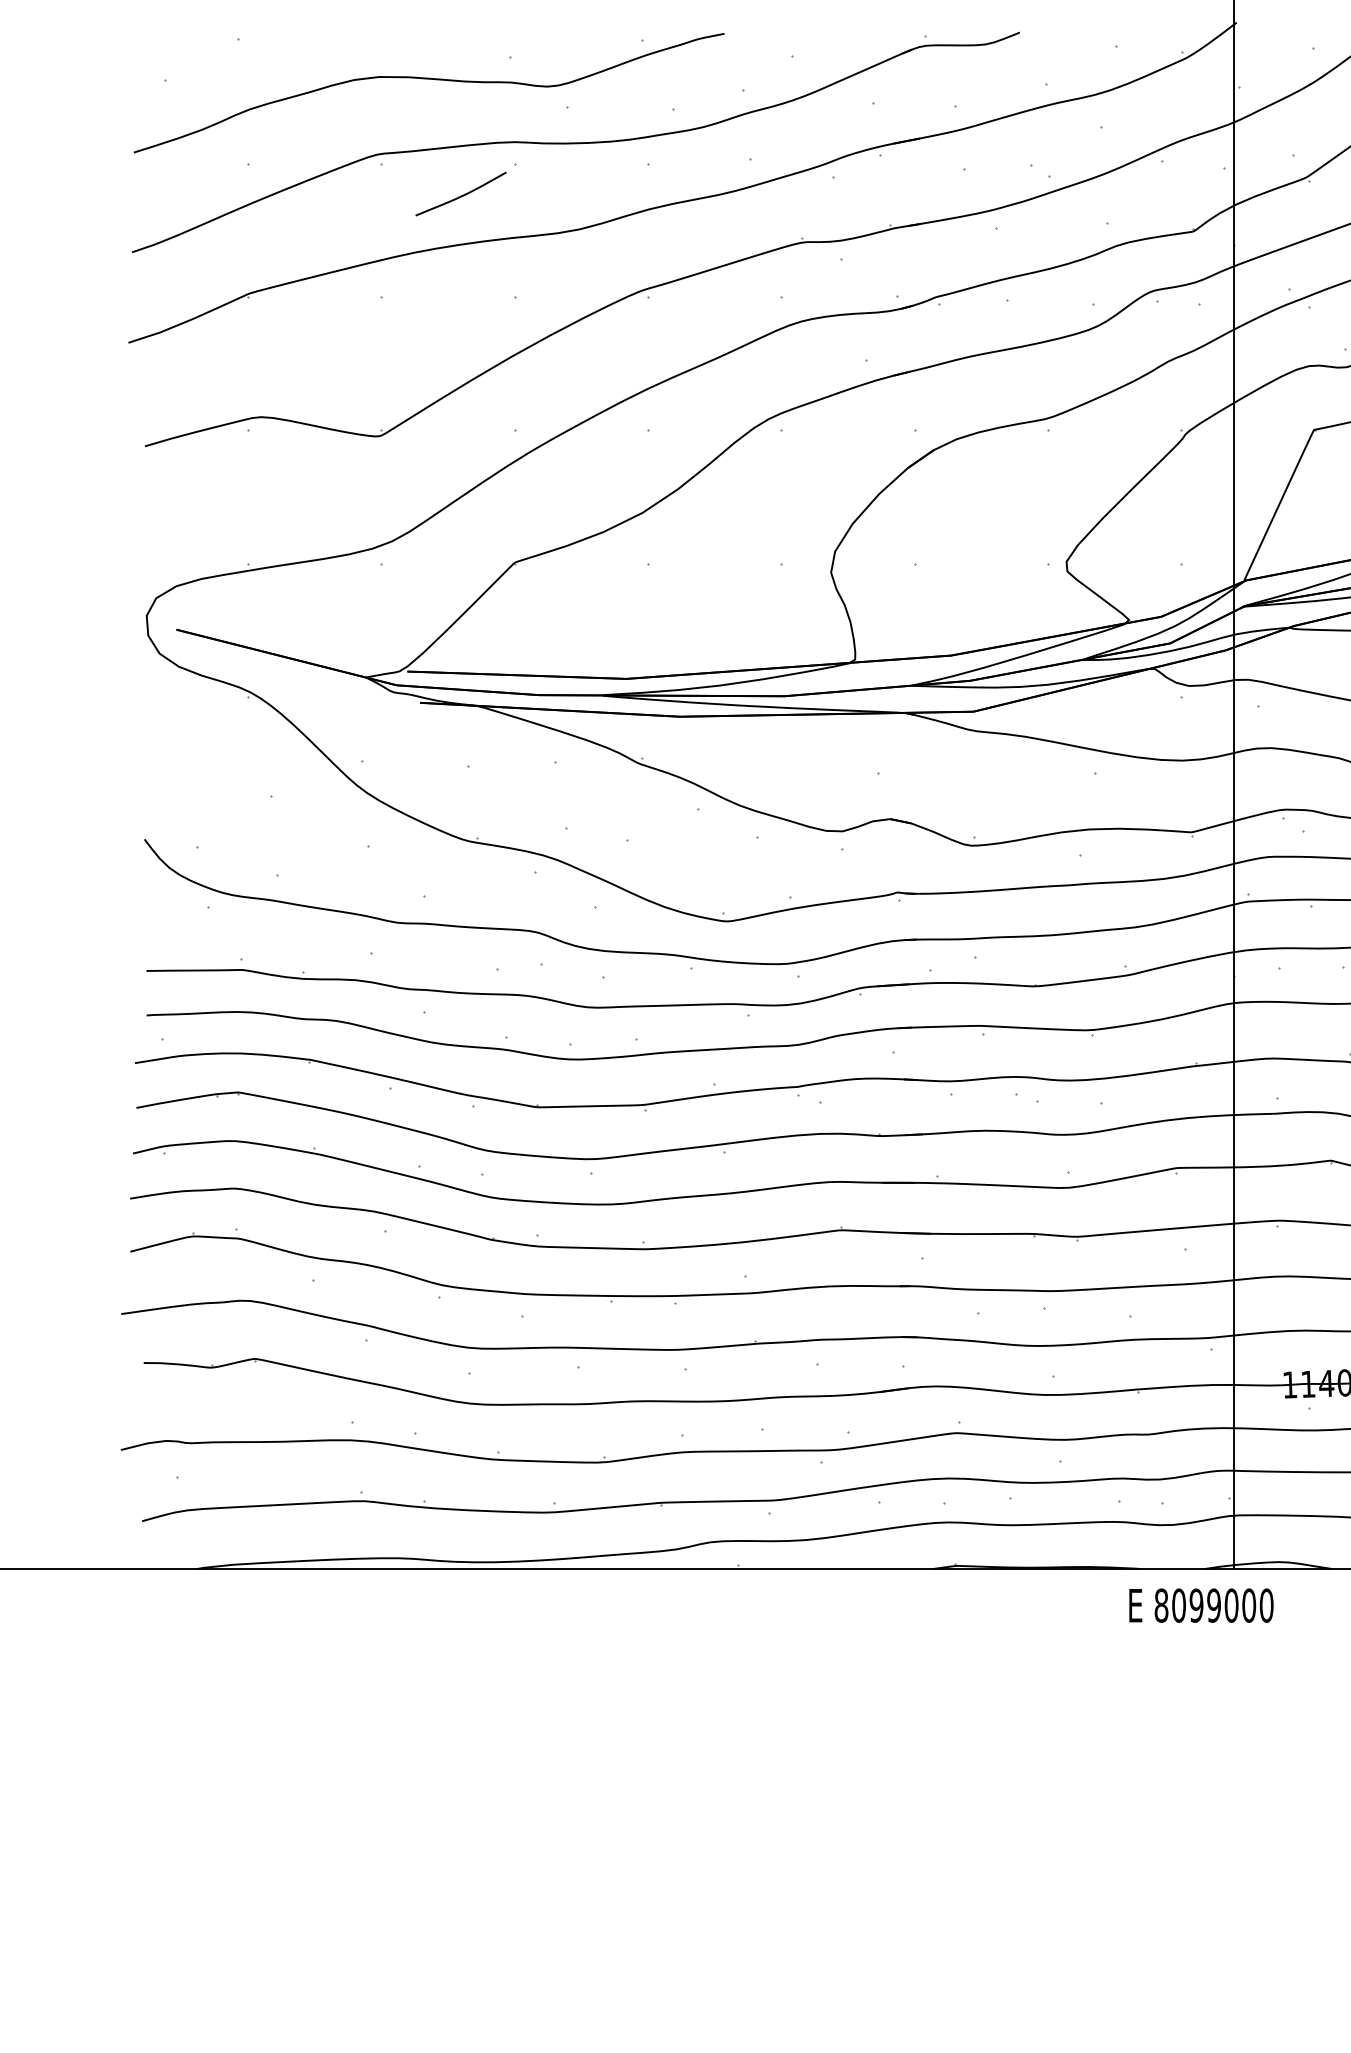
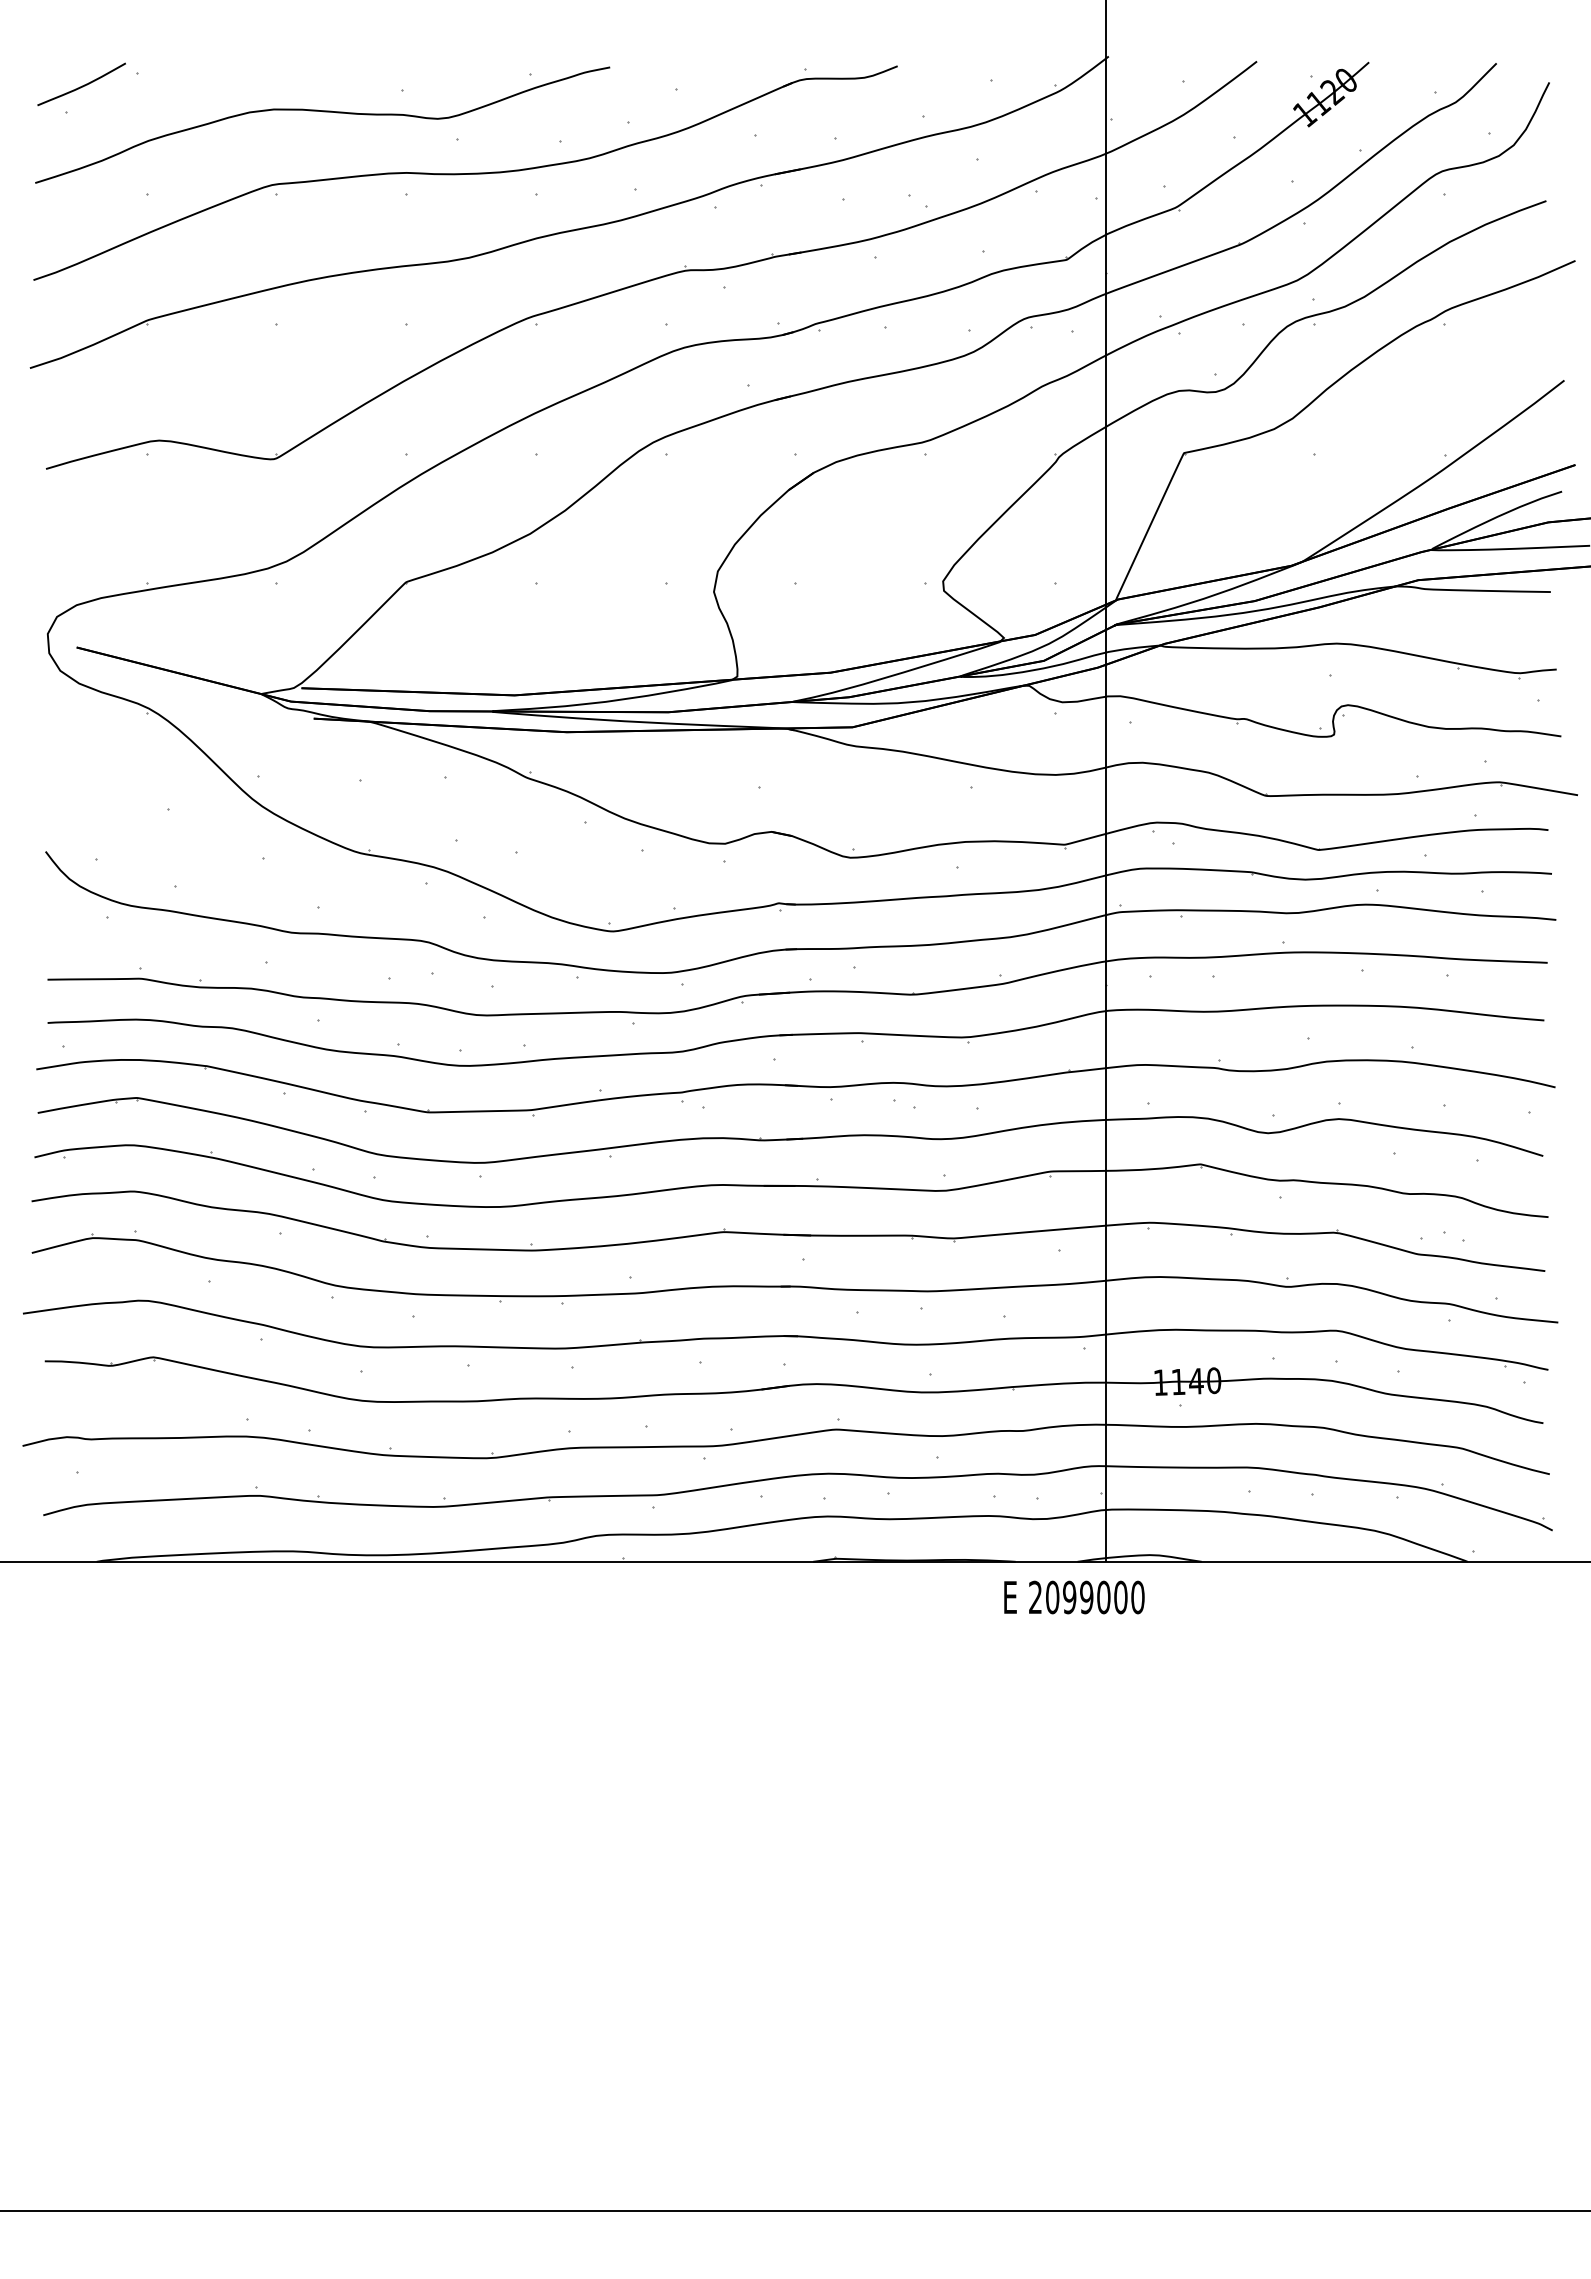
curve: (461, 195) -> (82, 85), moved
text: (1161, 1605) -> (1035, 1597), 8099000 -> 2099000

